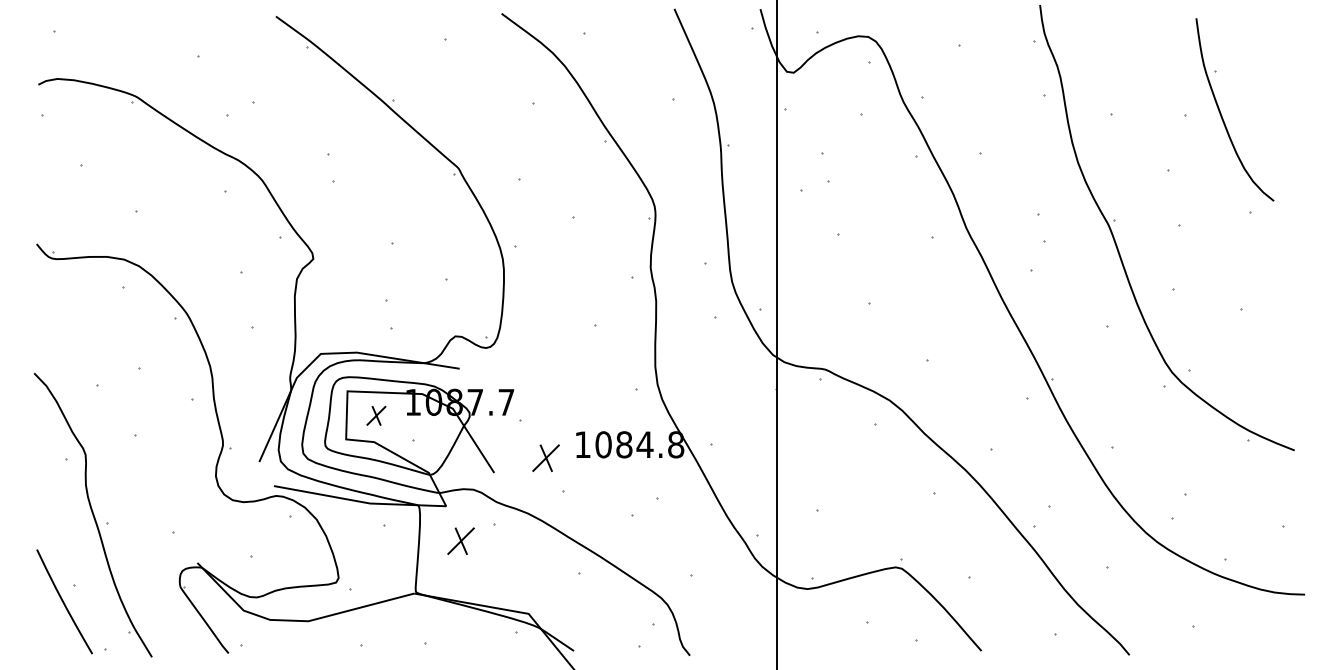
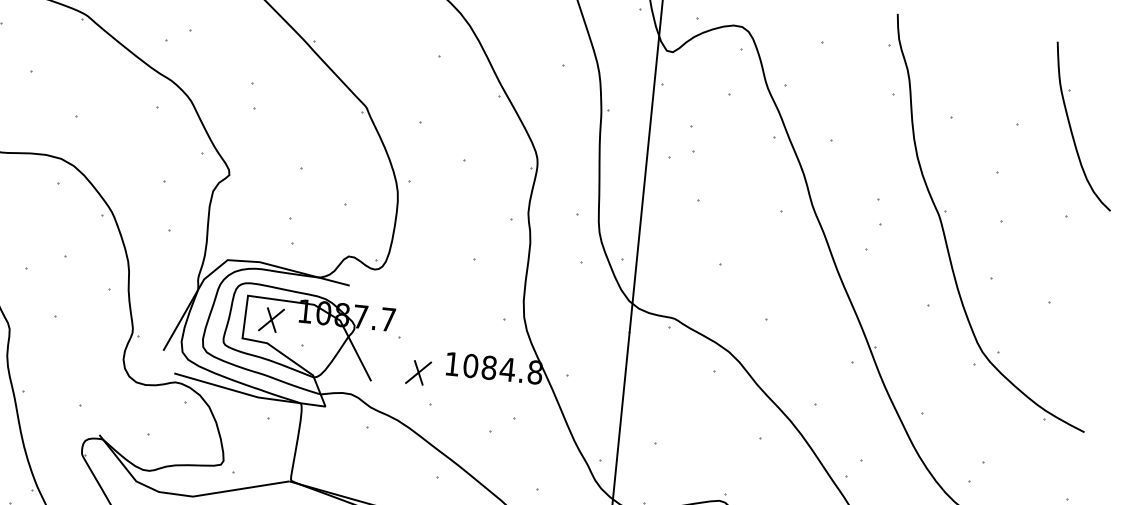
part: (1222, 115) -> (1072, 130), moved
part: (376, 415) -> (271, 319), size x1.43
part: (460, 540) -> (335, 438), removed

